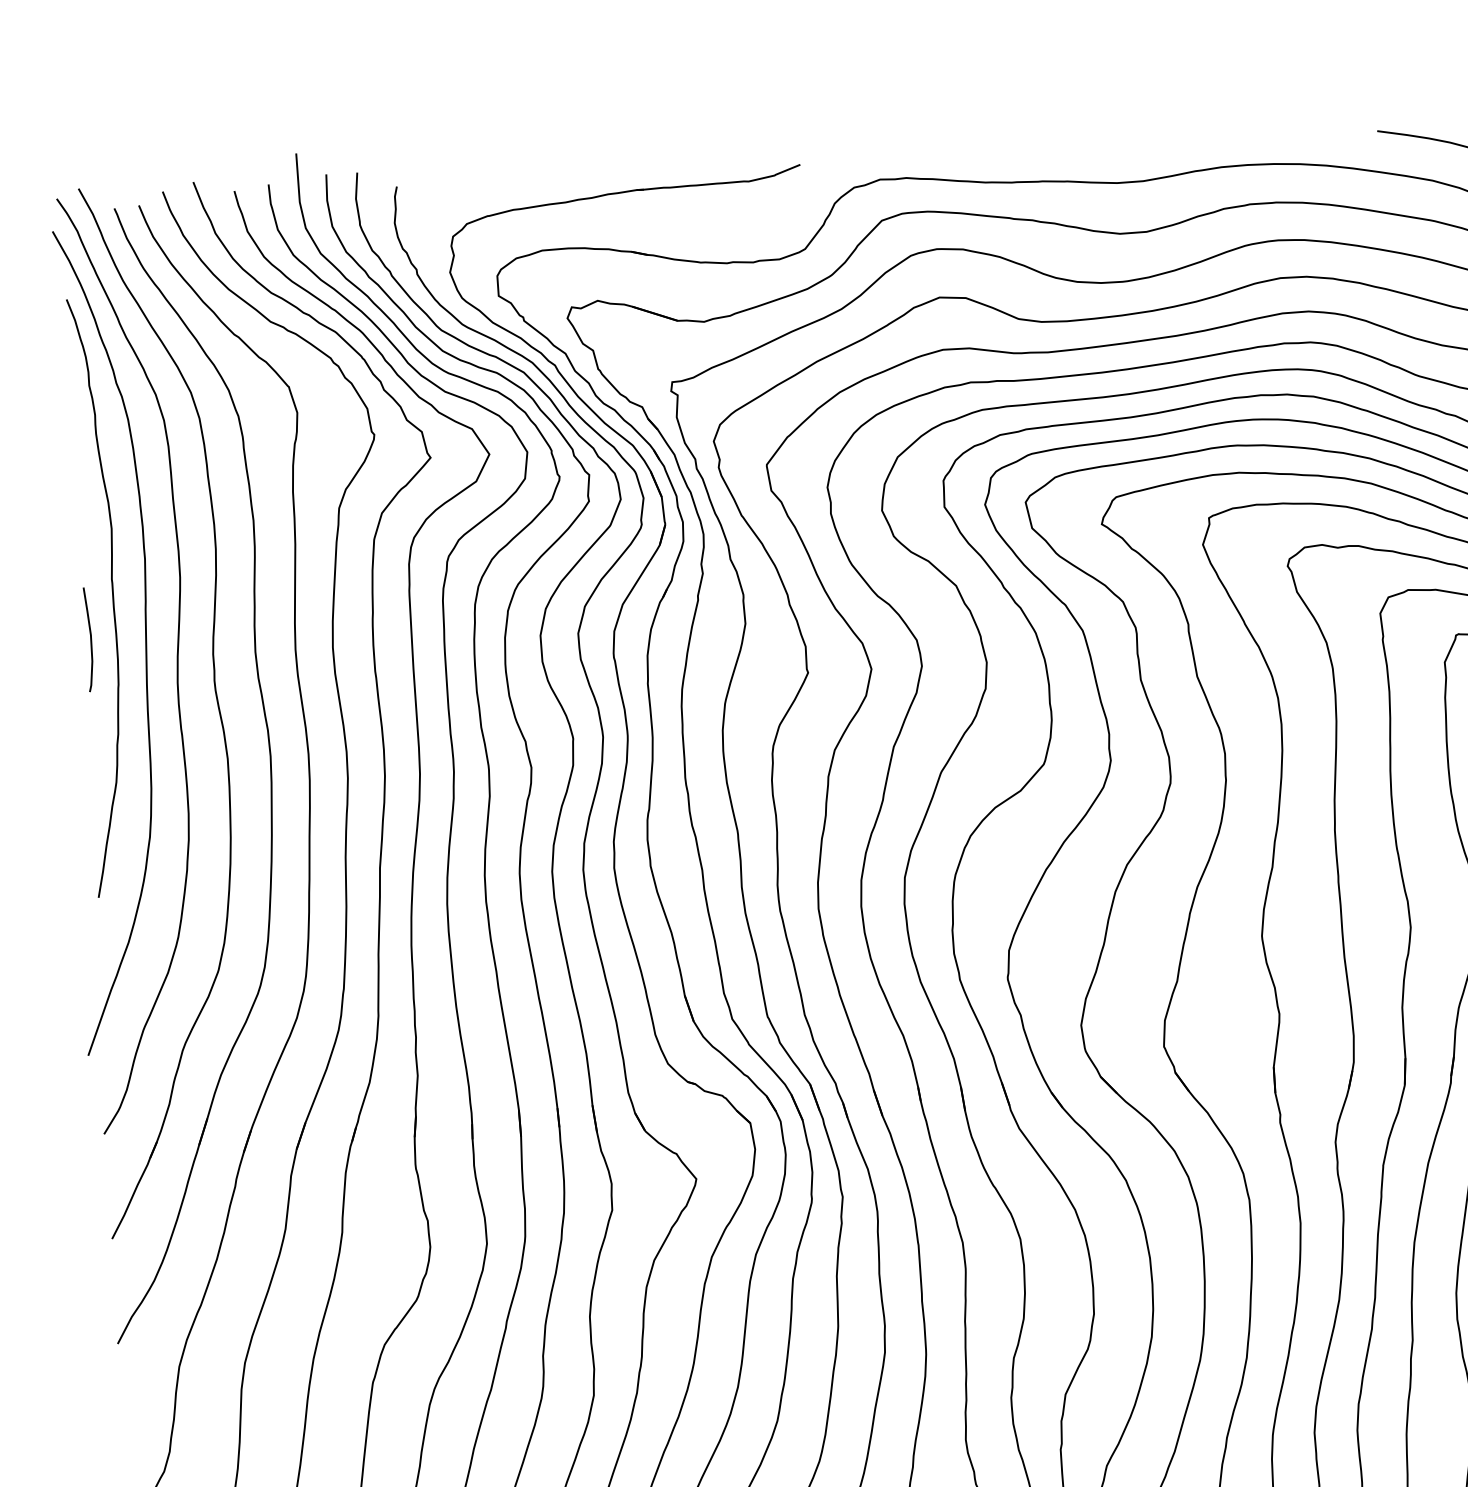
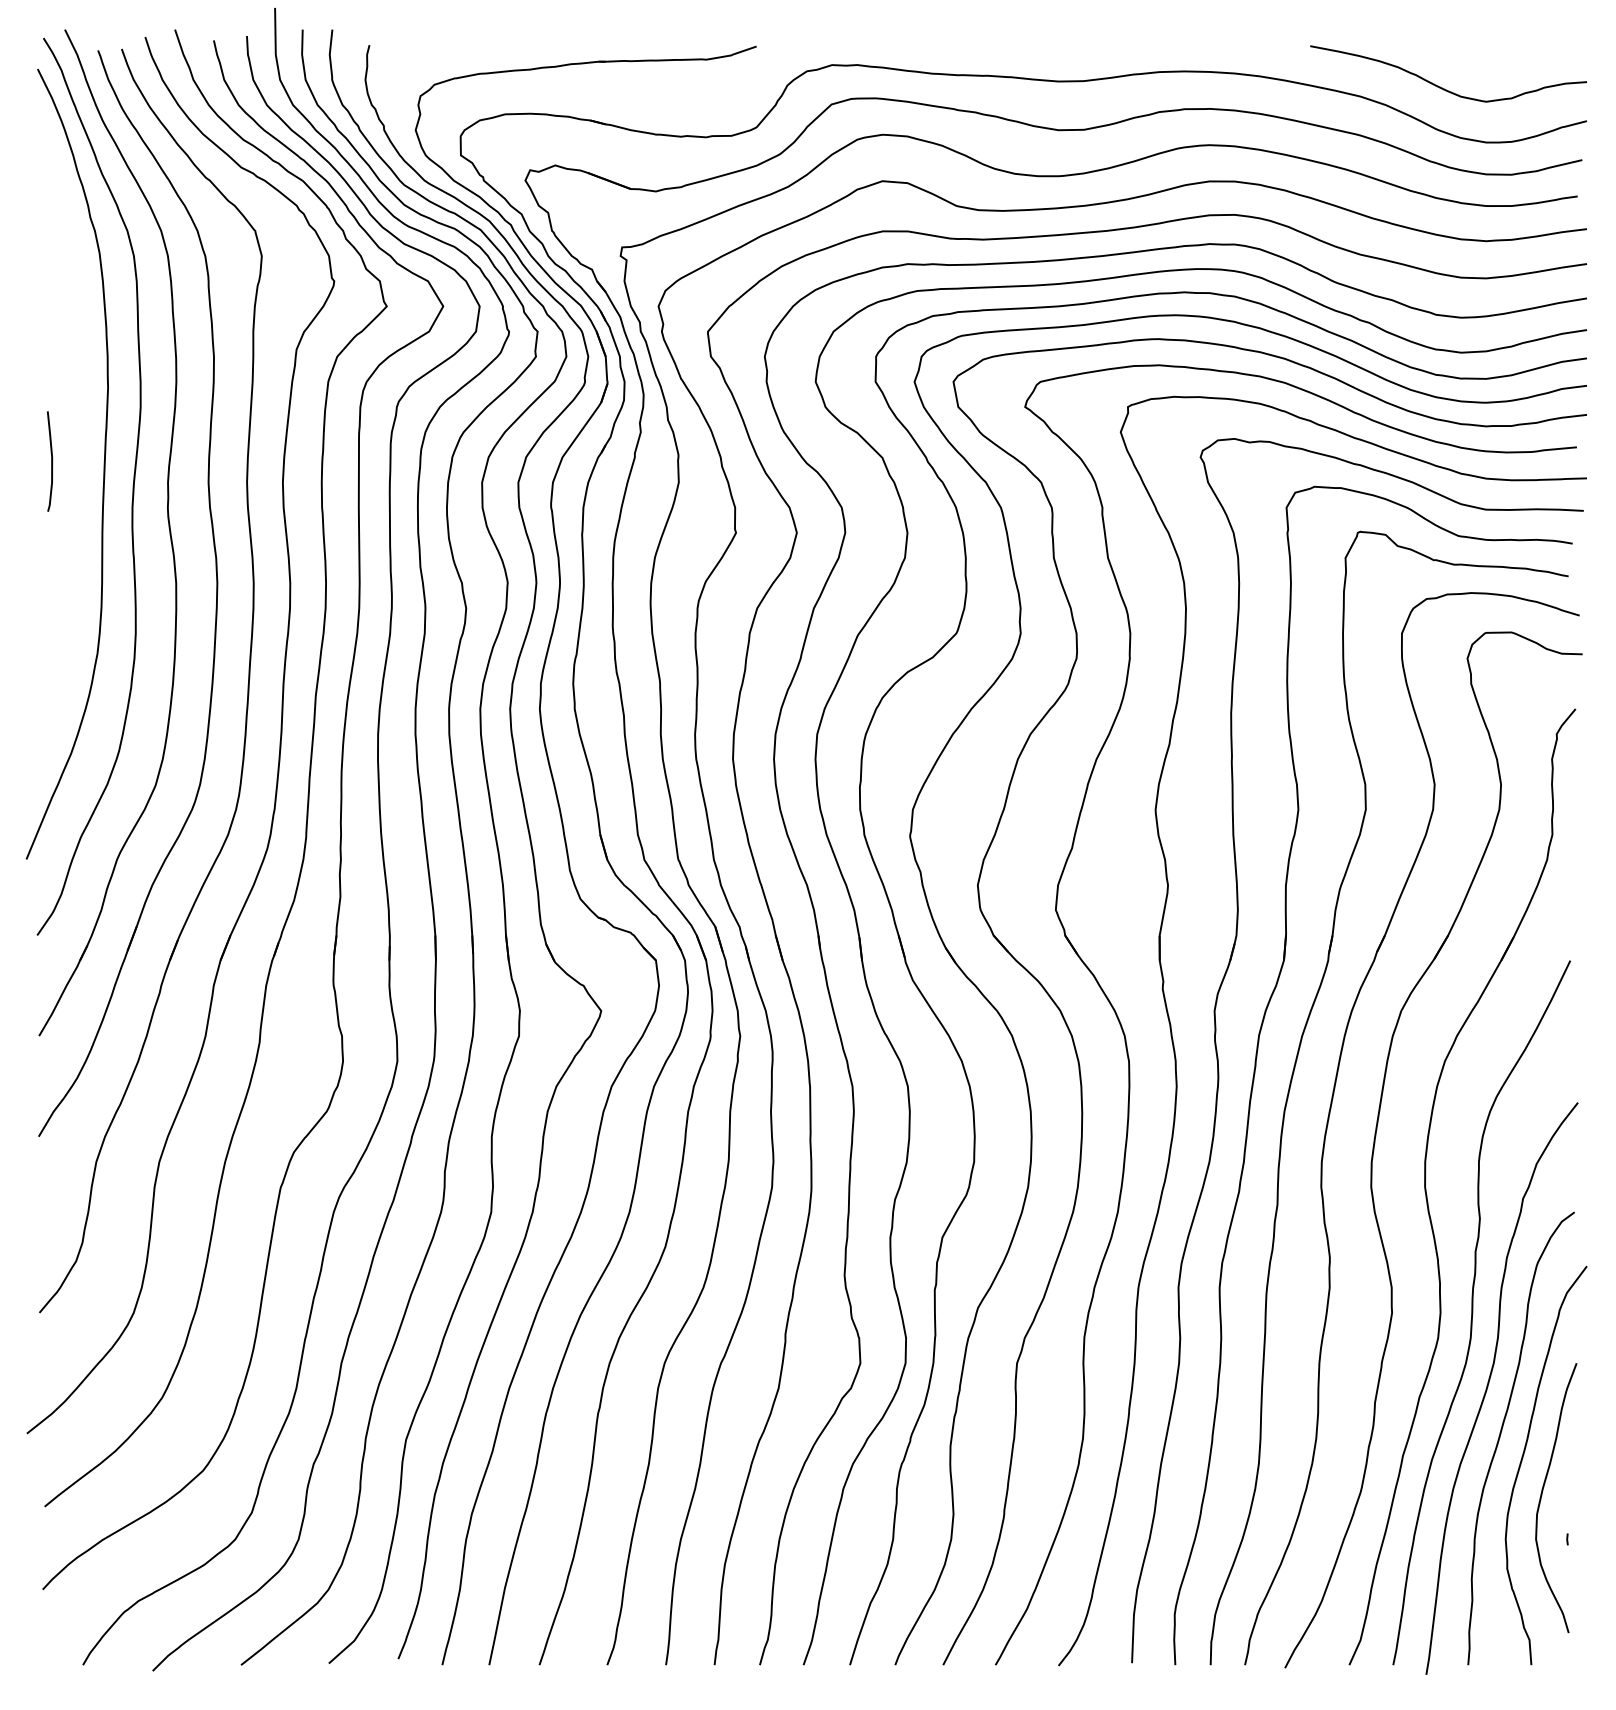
curve: (112, 596) -> (74, 421), removed

